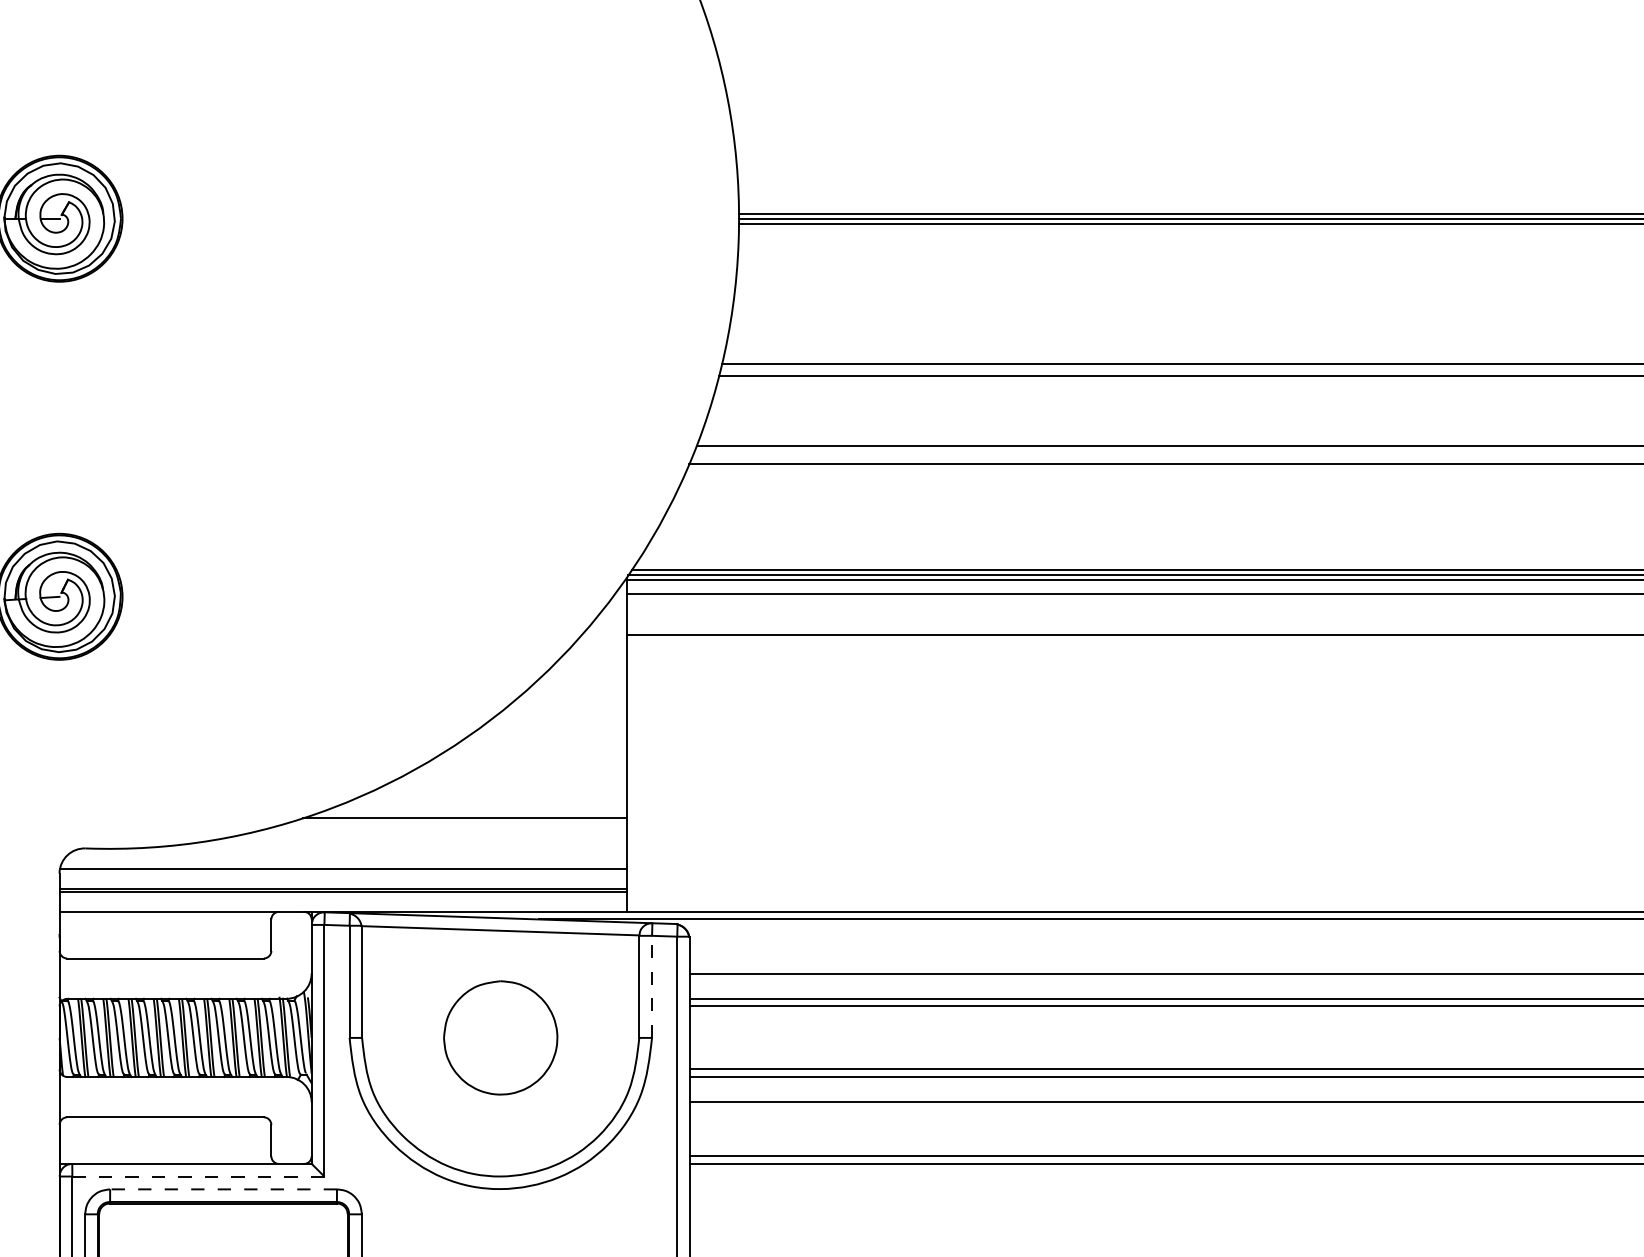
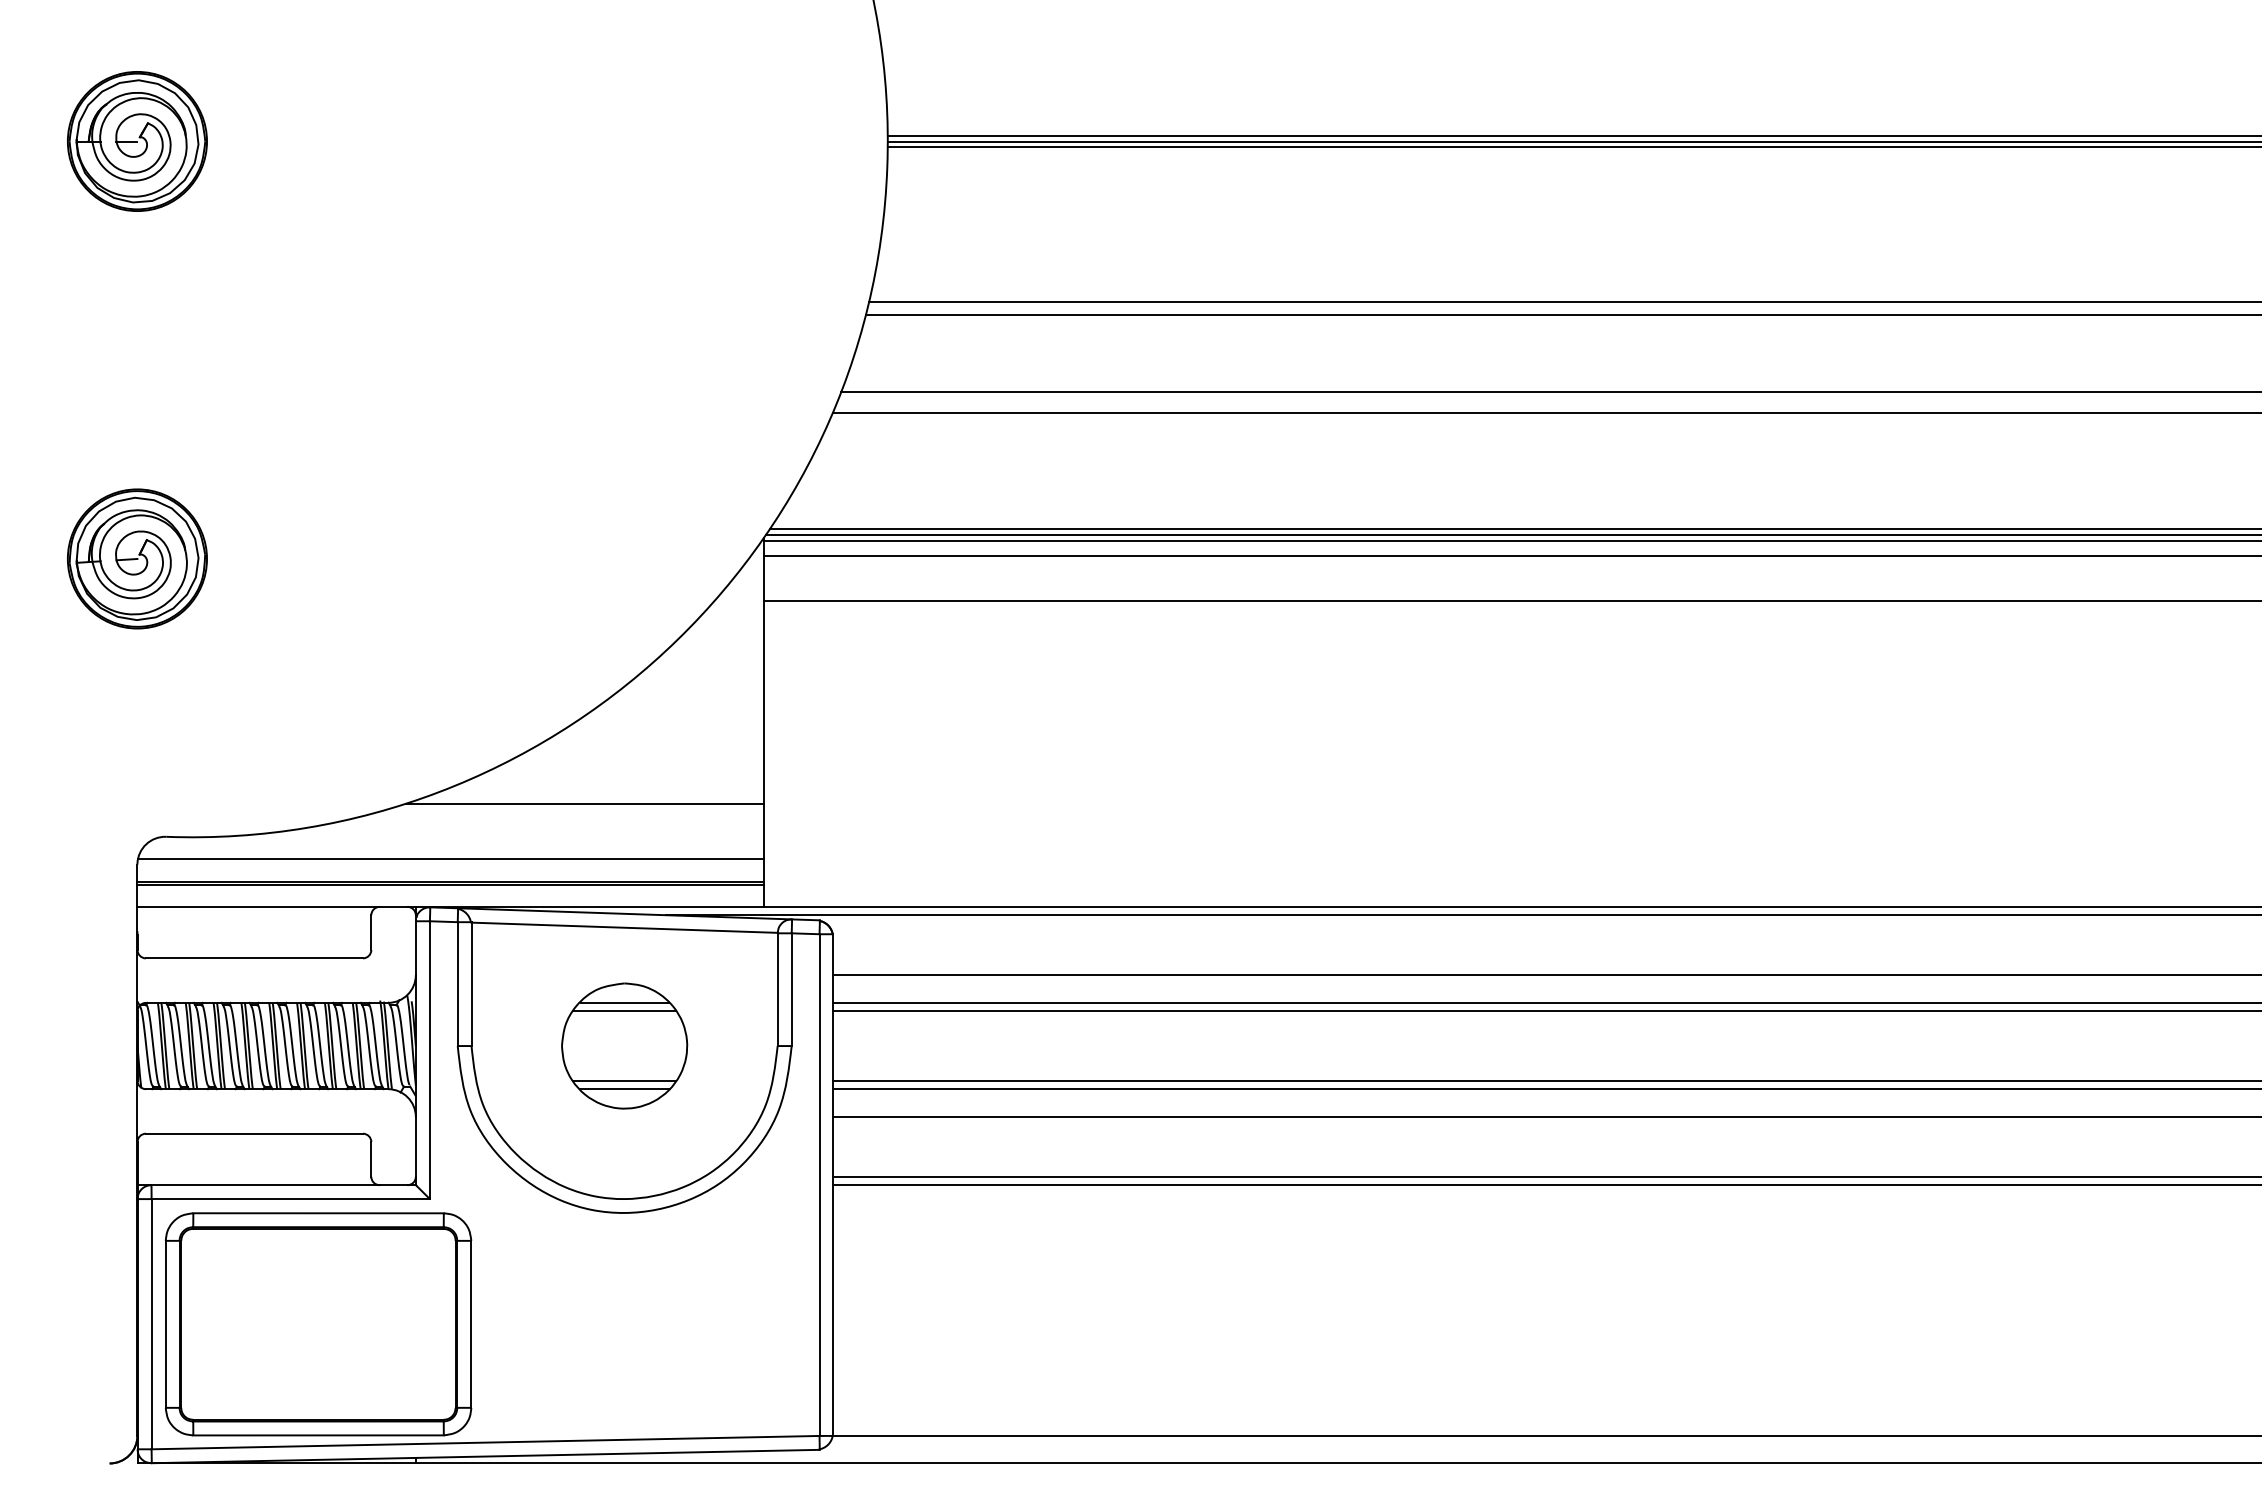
line: (651, 986) -> (791, 989), dashed -> solid
line: (500, 998) -> (624, 1002), added
line: (500, 1006) -> (624, 1011), added
line: (499, 1069) -> (623, 1080), added
line: (500, 1077) -> (624, 1089), added
line: (199, 1176) -> (291, 1199), dashed -> solid
line: (223, 1189) -> (318, 1213), dashed -> solid

